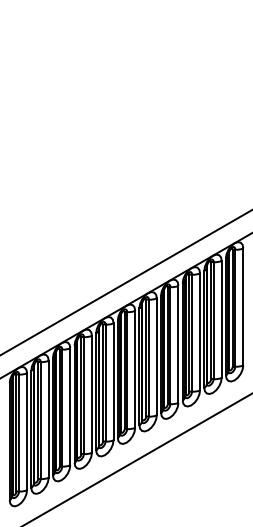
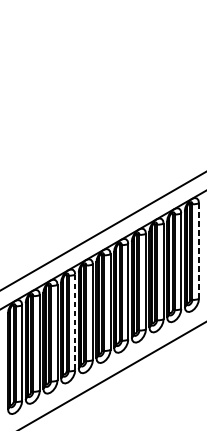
line: (243, 306) -> (199, 250), solid -> dashed
line: (91, 393) -> (74, 321), solid -> dashed

